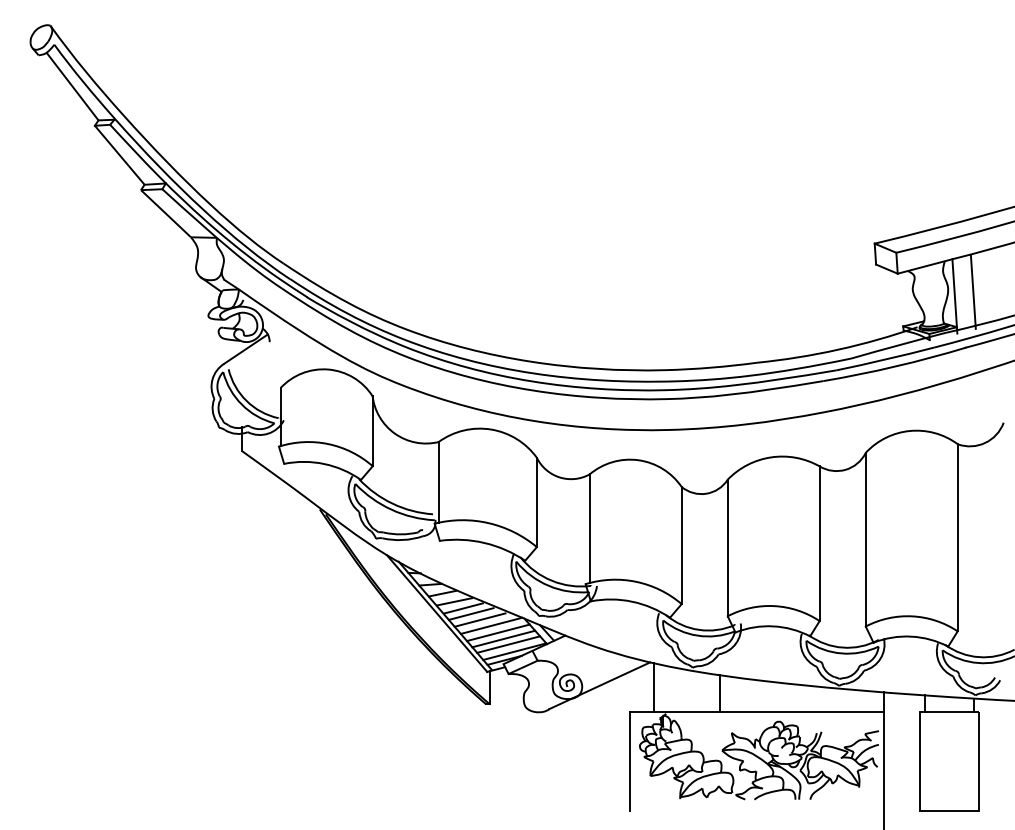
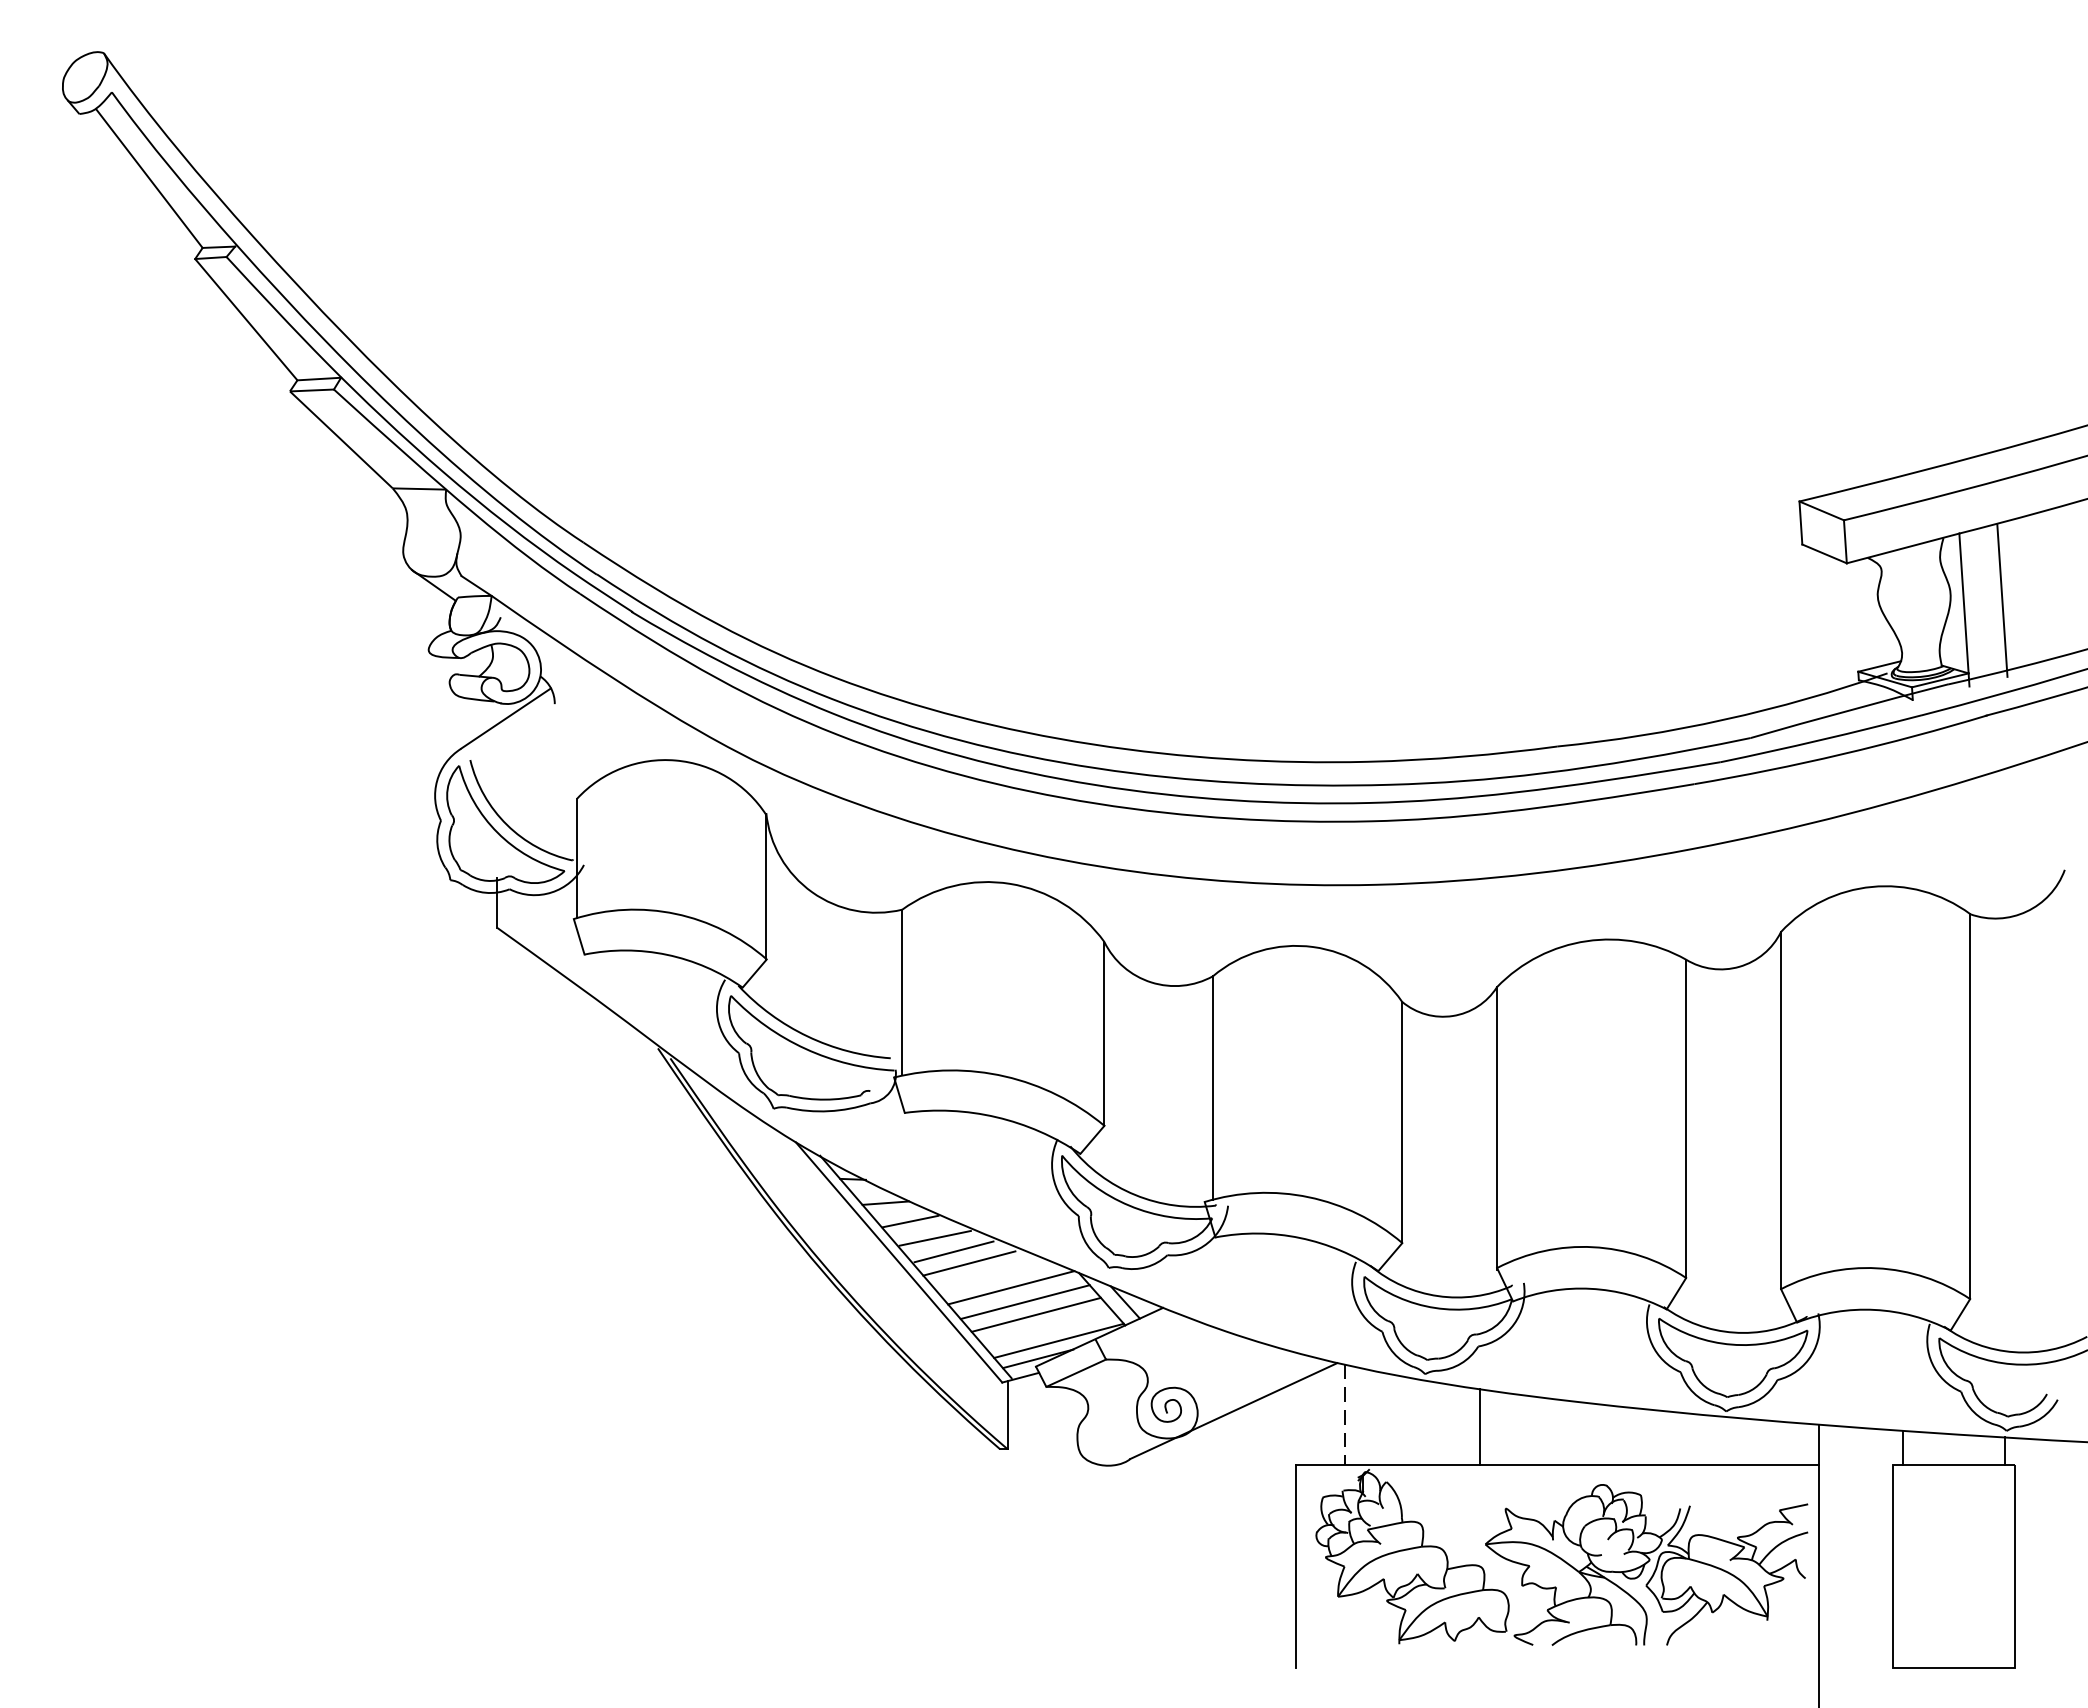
line: (479, 619) -> (986, 1274), removed
line: (508, 644) -> (1046, 1326), removed
line: (653, 688) -> (1344, 1416), solid -> dashed

